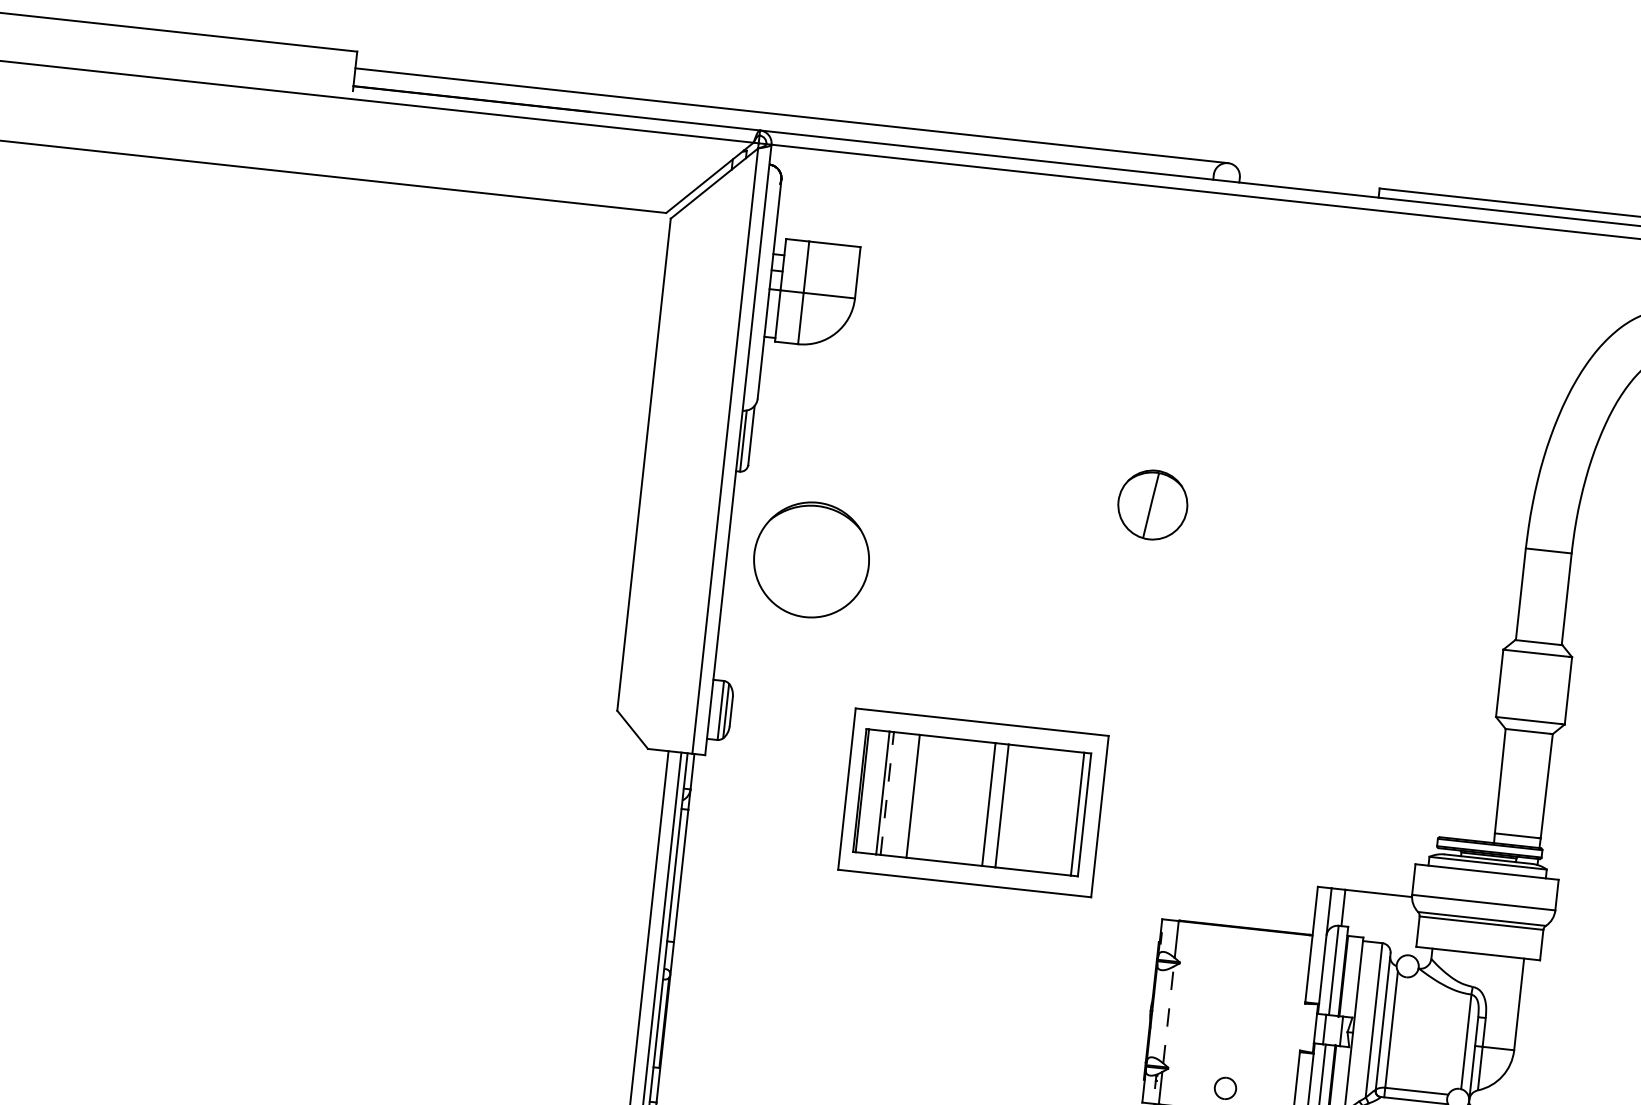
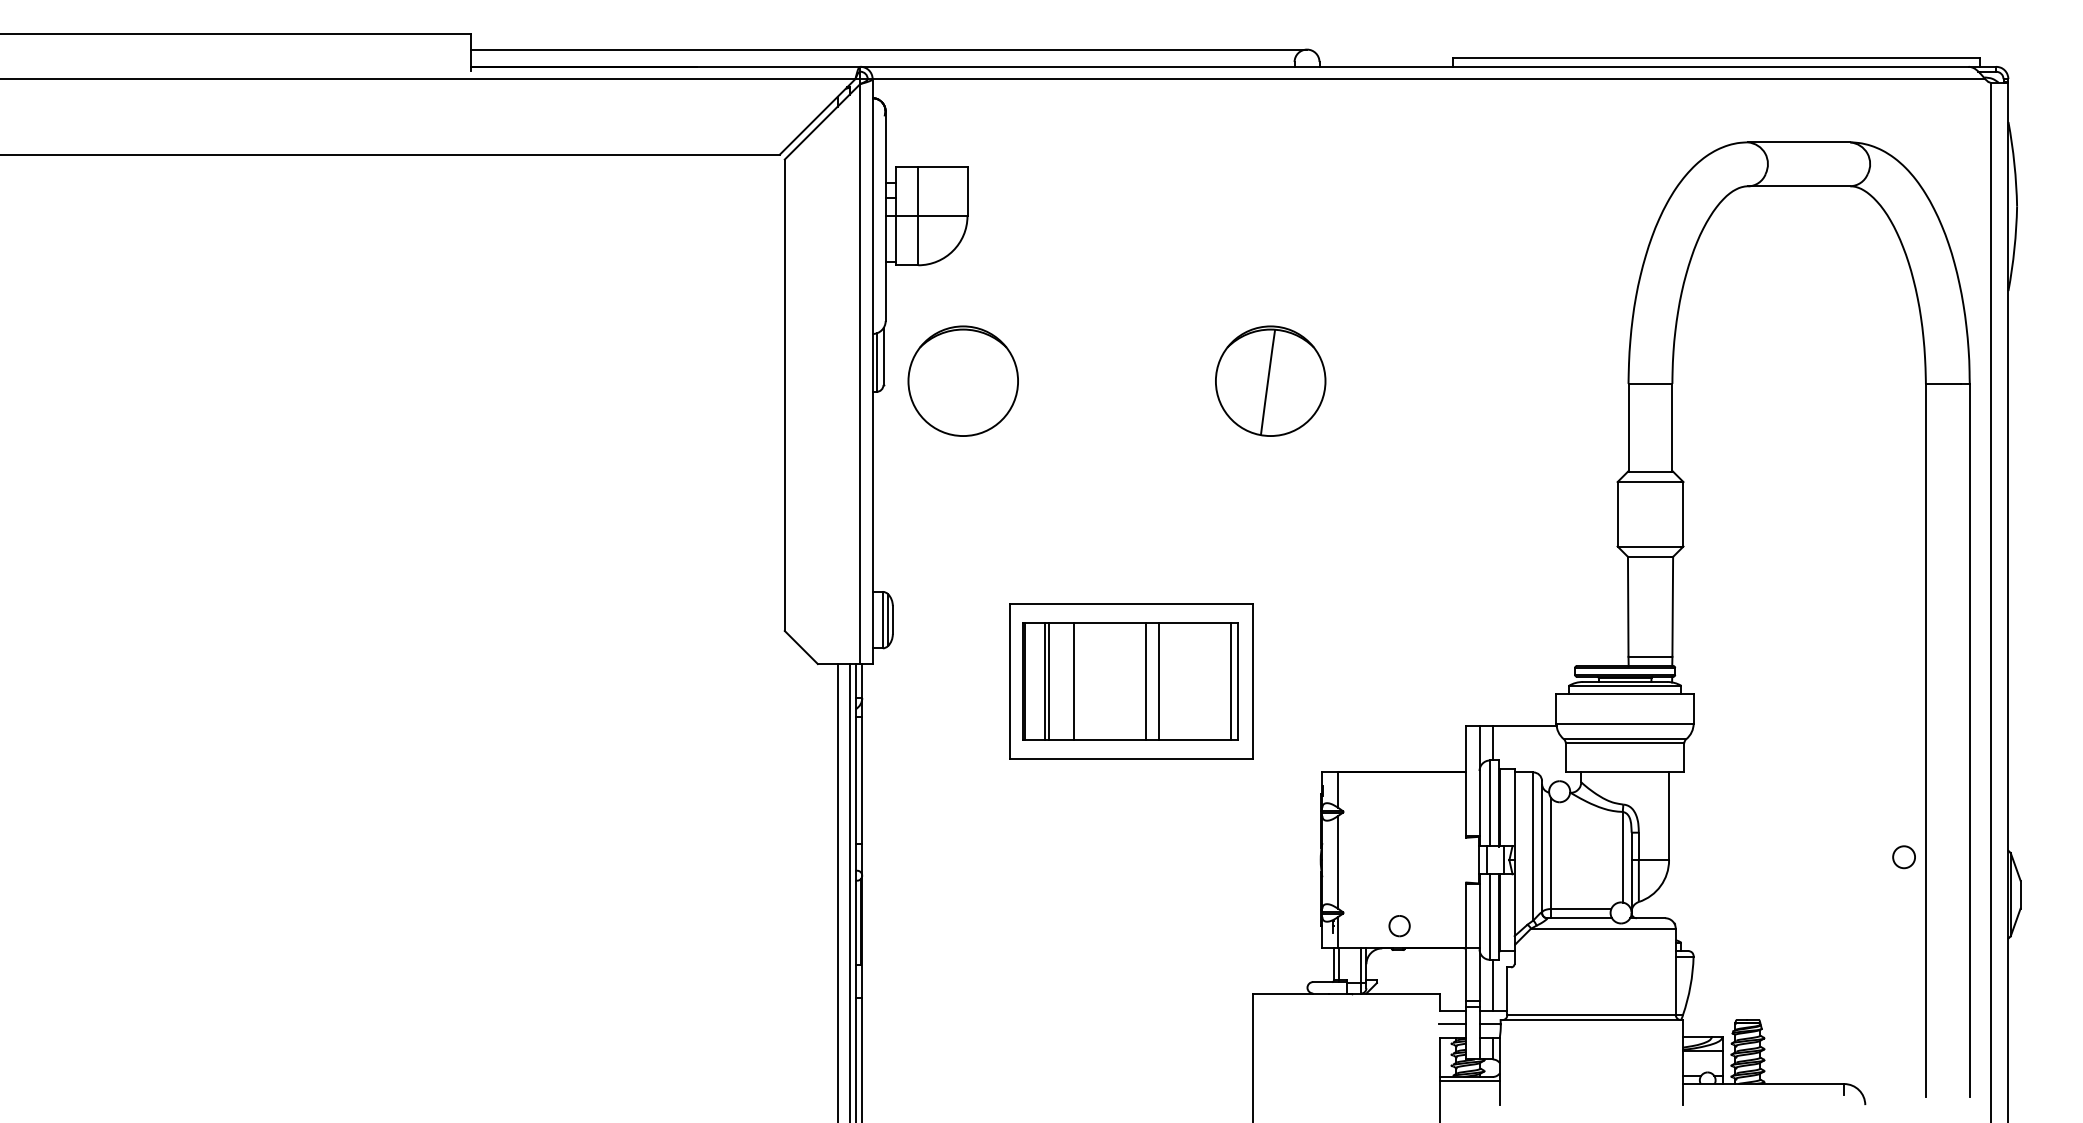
part: (1152, 504) -> (1270, 380), size x1.67
part: (810, 559) -> (962, 380), moved
line: (887, 793) -> (1049, 681), dashed -> solid
line: (1169, 1014) -> (1338, 861), dashed -> solid

